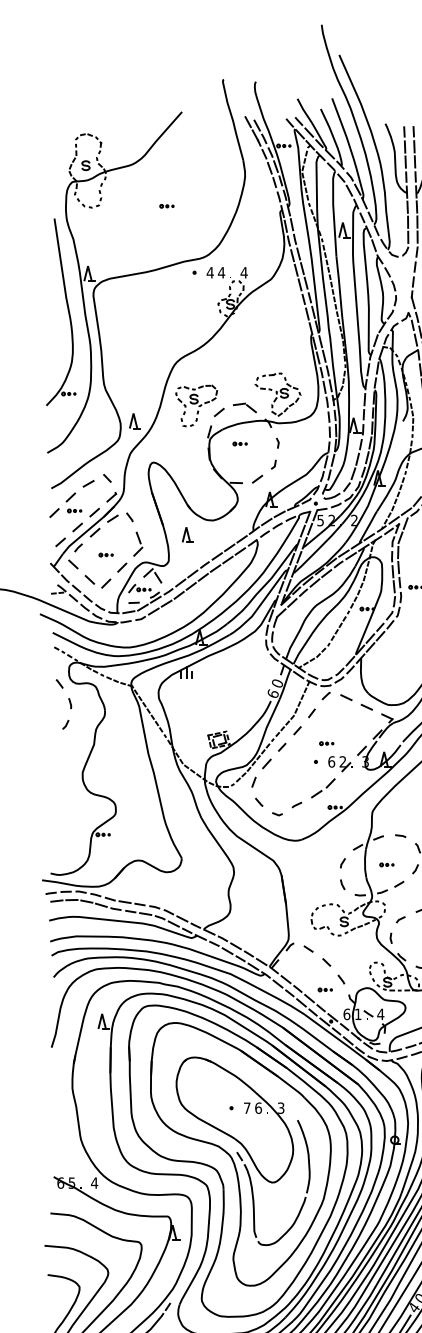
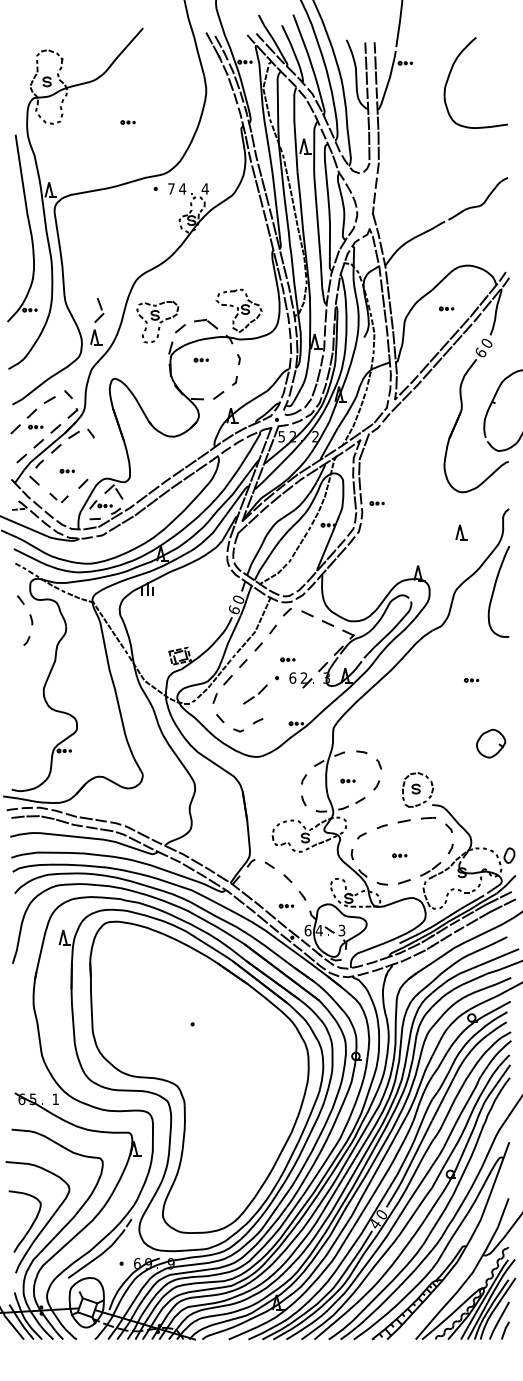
text: (210, 272) -> (171, 188), 4 -> 7
part: (187, 535) -> (148, 451), removed
part: (138, 543) -> (99, 309), moved
part: (97, 581) -> (58, 497), size x0.7
part: (323, 788) -> (255, 694), moved
text: (357, 1014) -> (318, 930), 1 -> 4
text: (380, 1014) -> (341, 930), 4 -> 3
part: (240, 1154) -> (201, 1070), removed
text: (94, 1182) -> (55, 1098), 4 -> 1

